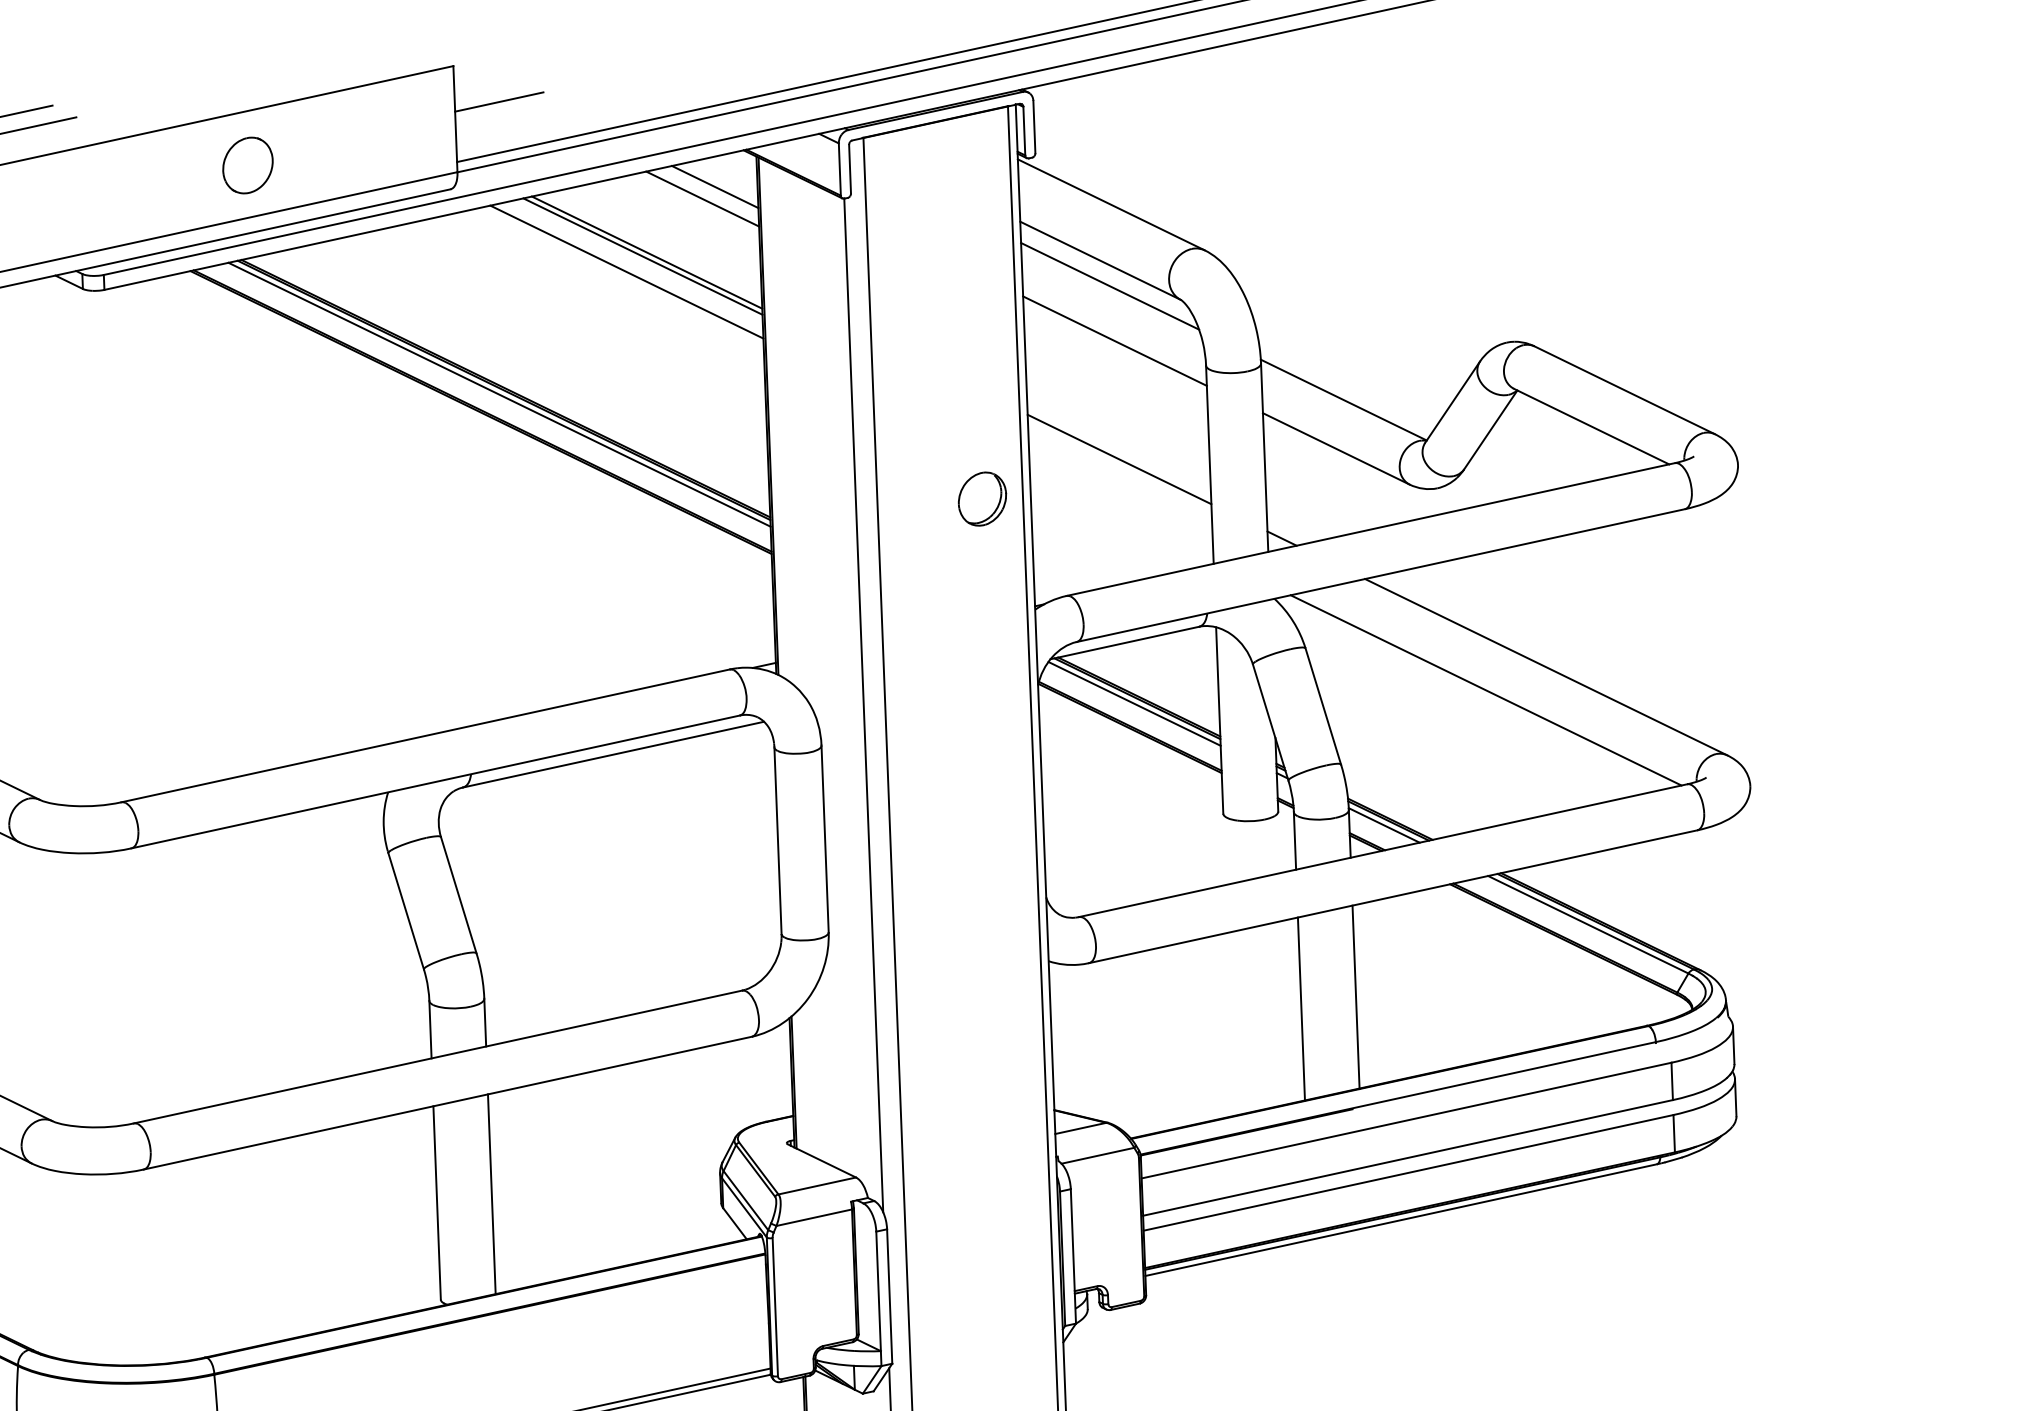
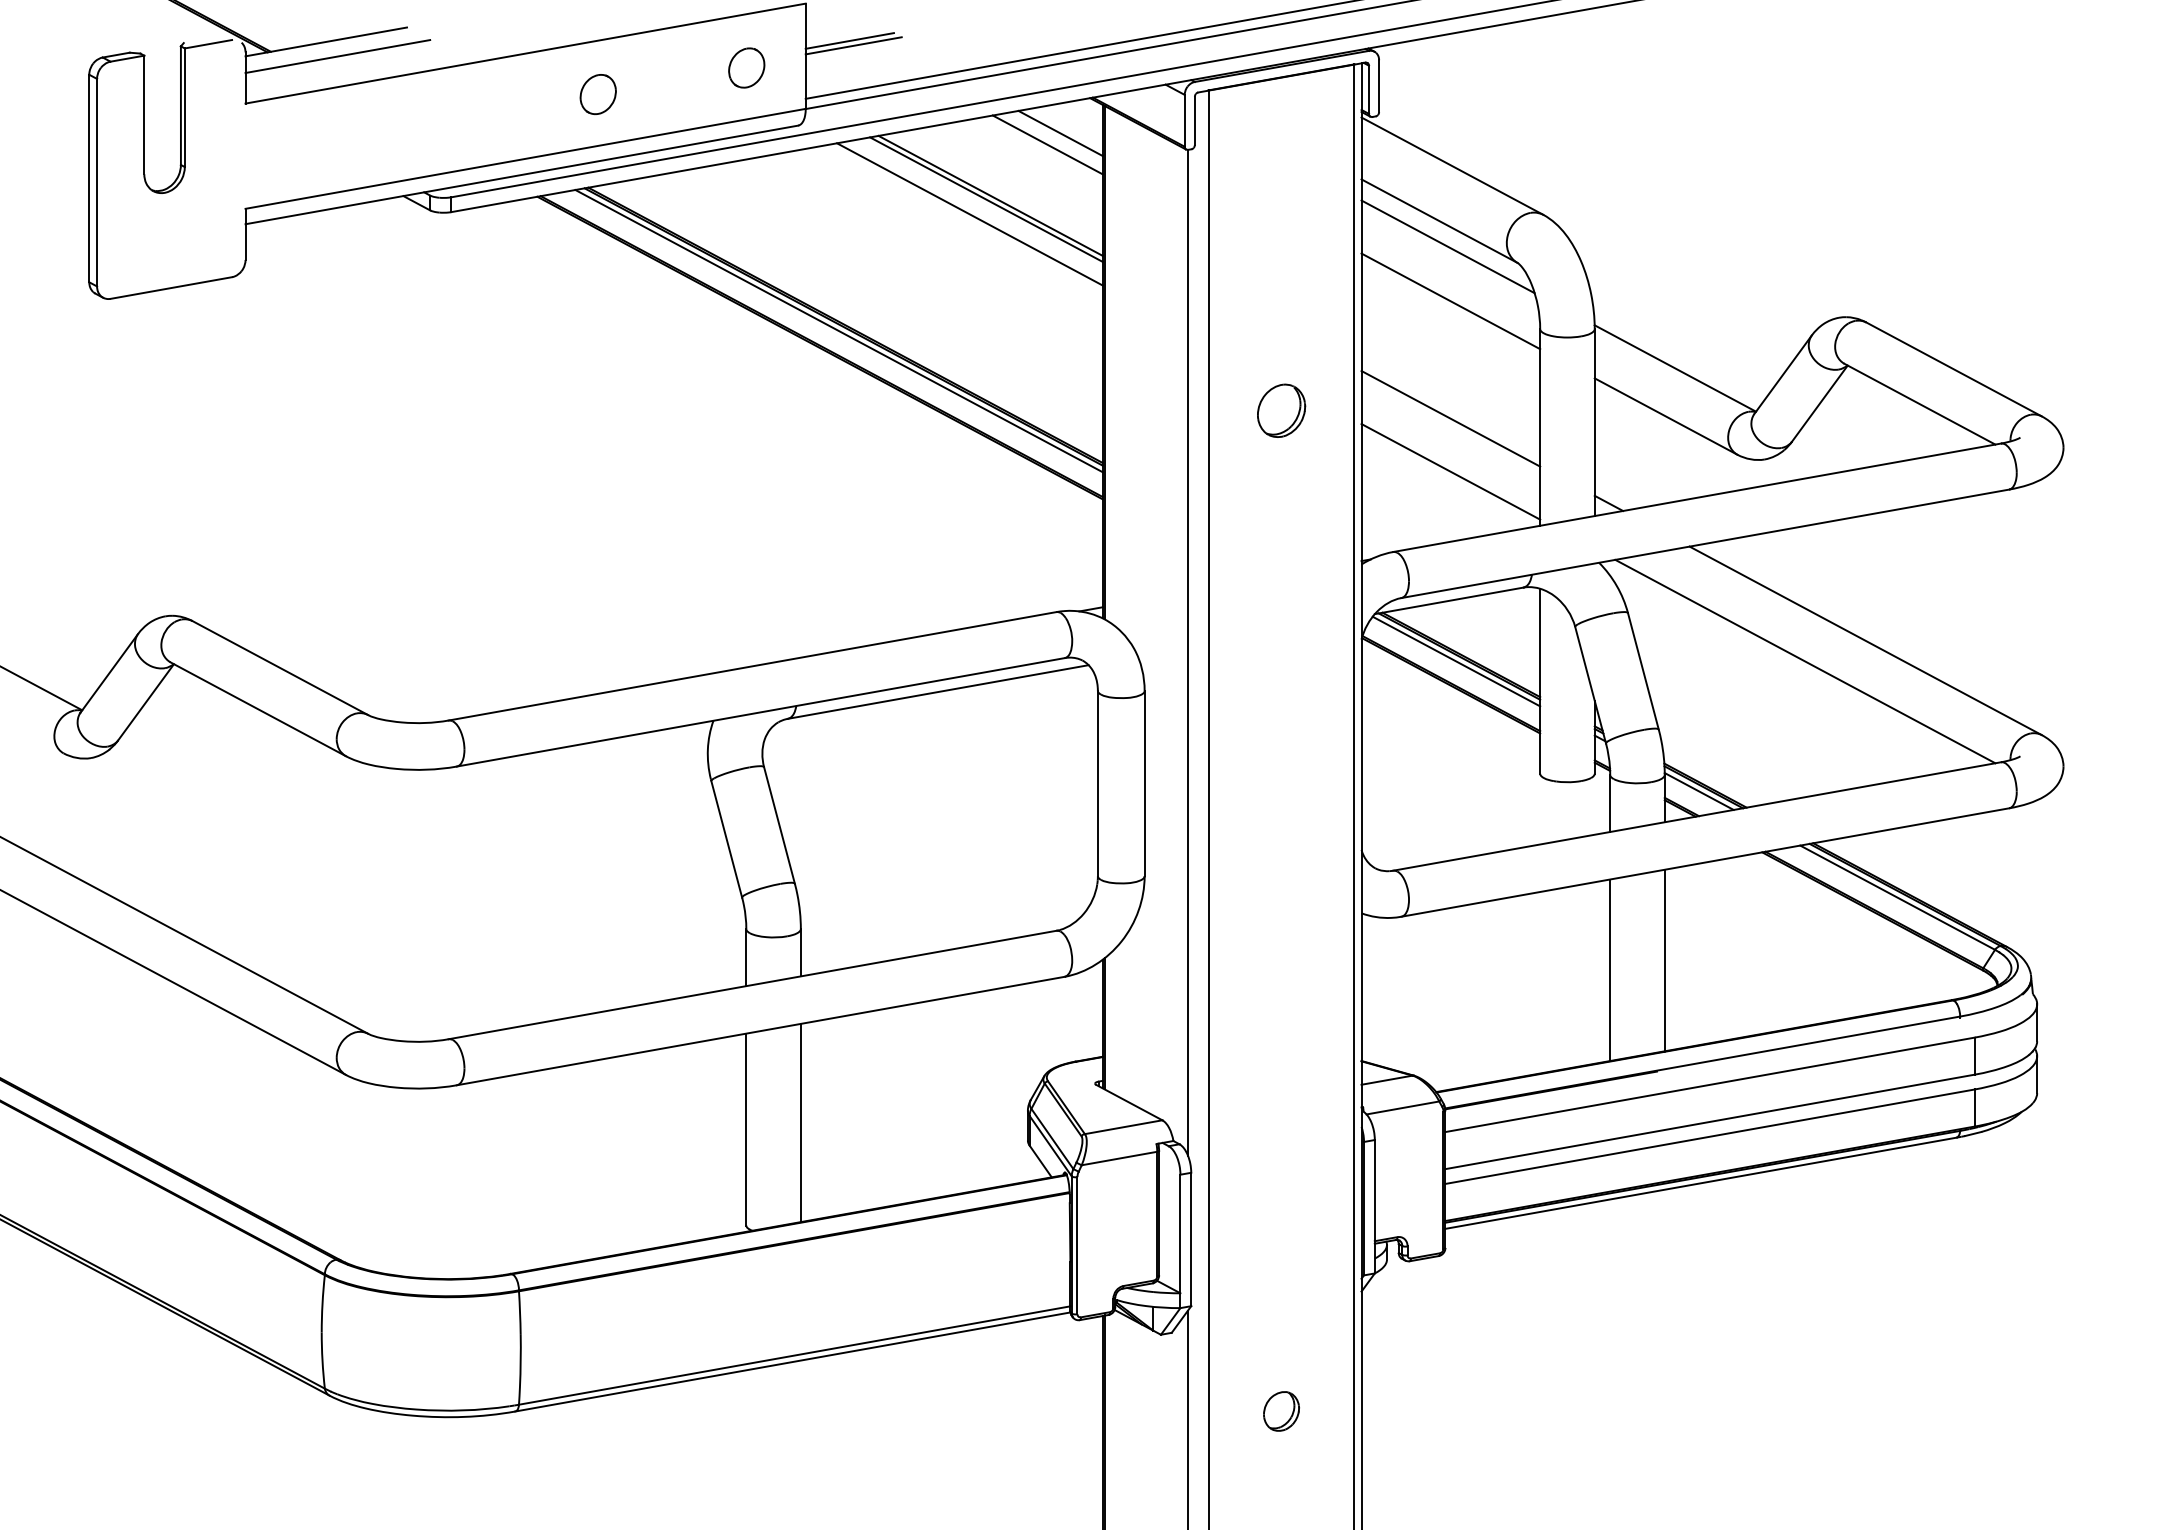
line: (503, 106) -> (853, 45), added
part: (396, 132) -> (746, 67), added
part: (247, 165) -> (597, 94), size x0.71
part: (982, 498) -> (1281, 410), moved
line: (1121, 512) -> (1450, 471), added

